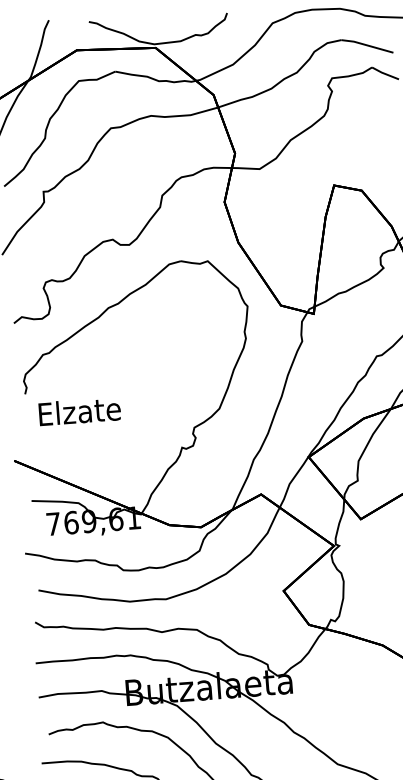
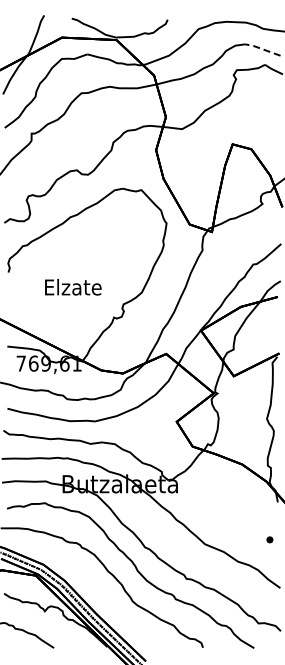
line: (366, 45) -> (262, 49), solid -> dashed
text: (80, 411) -> (73, 287), moved

